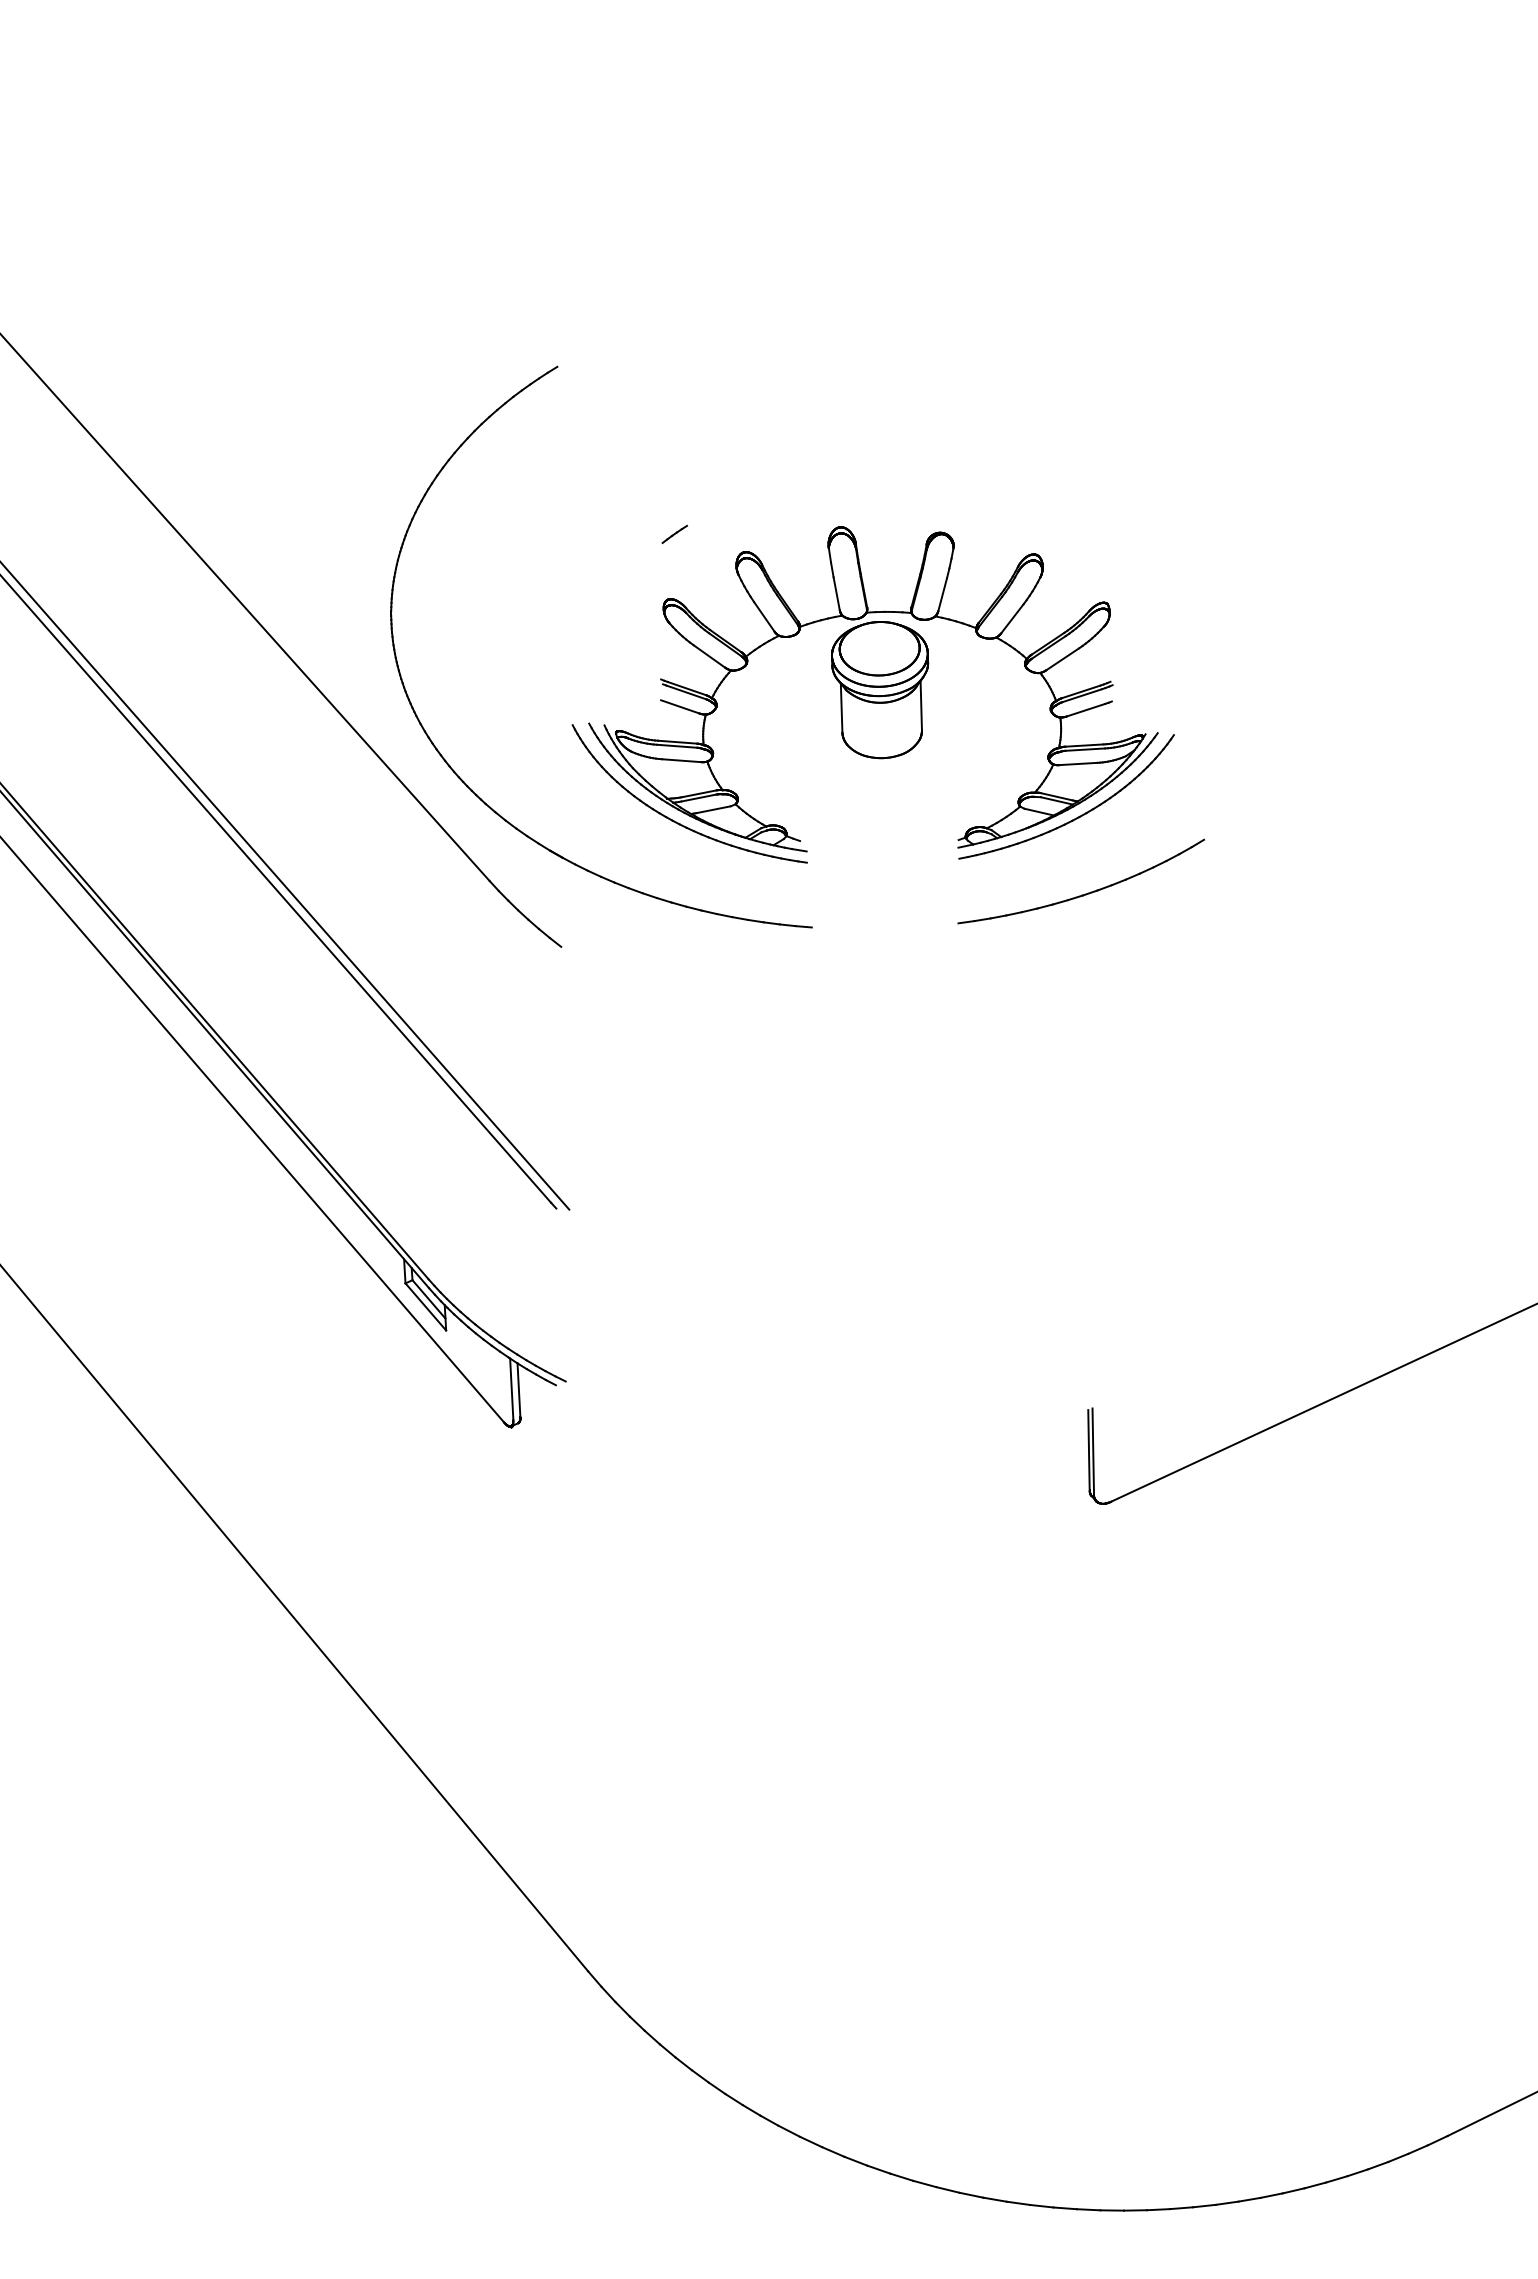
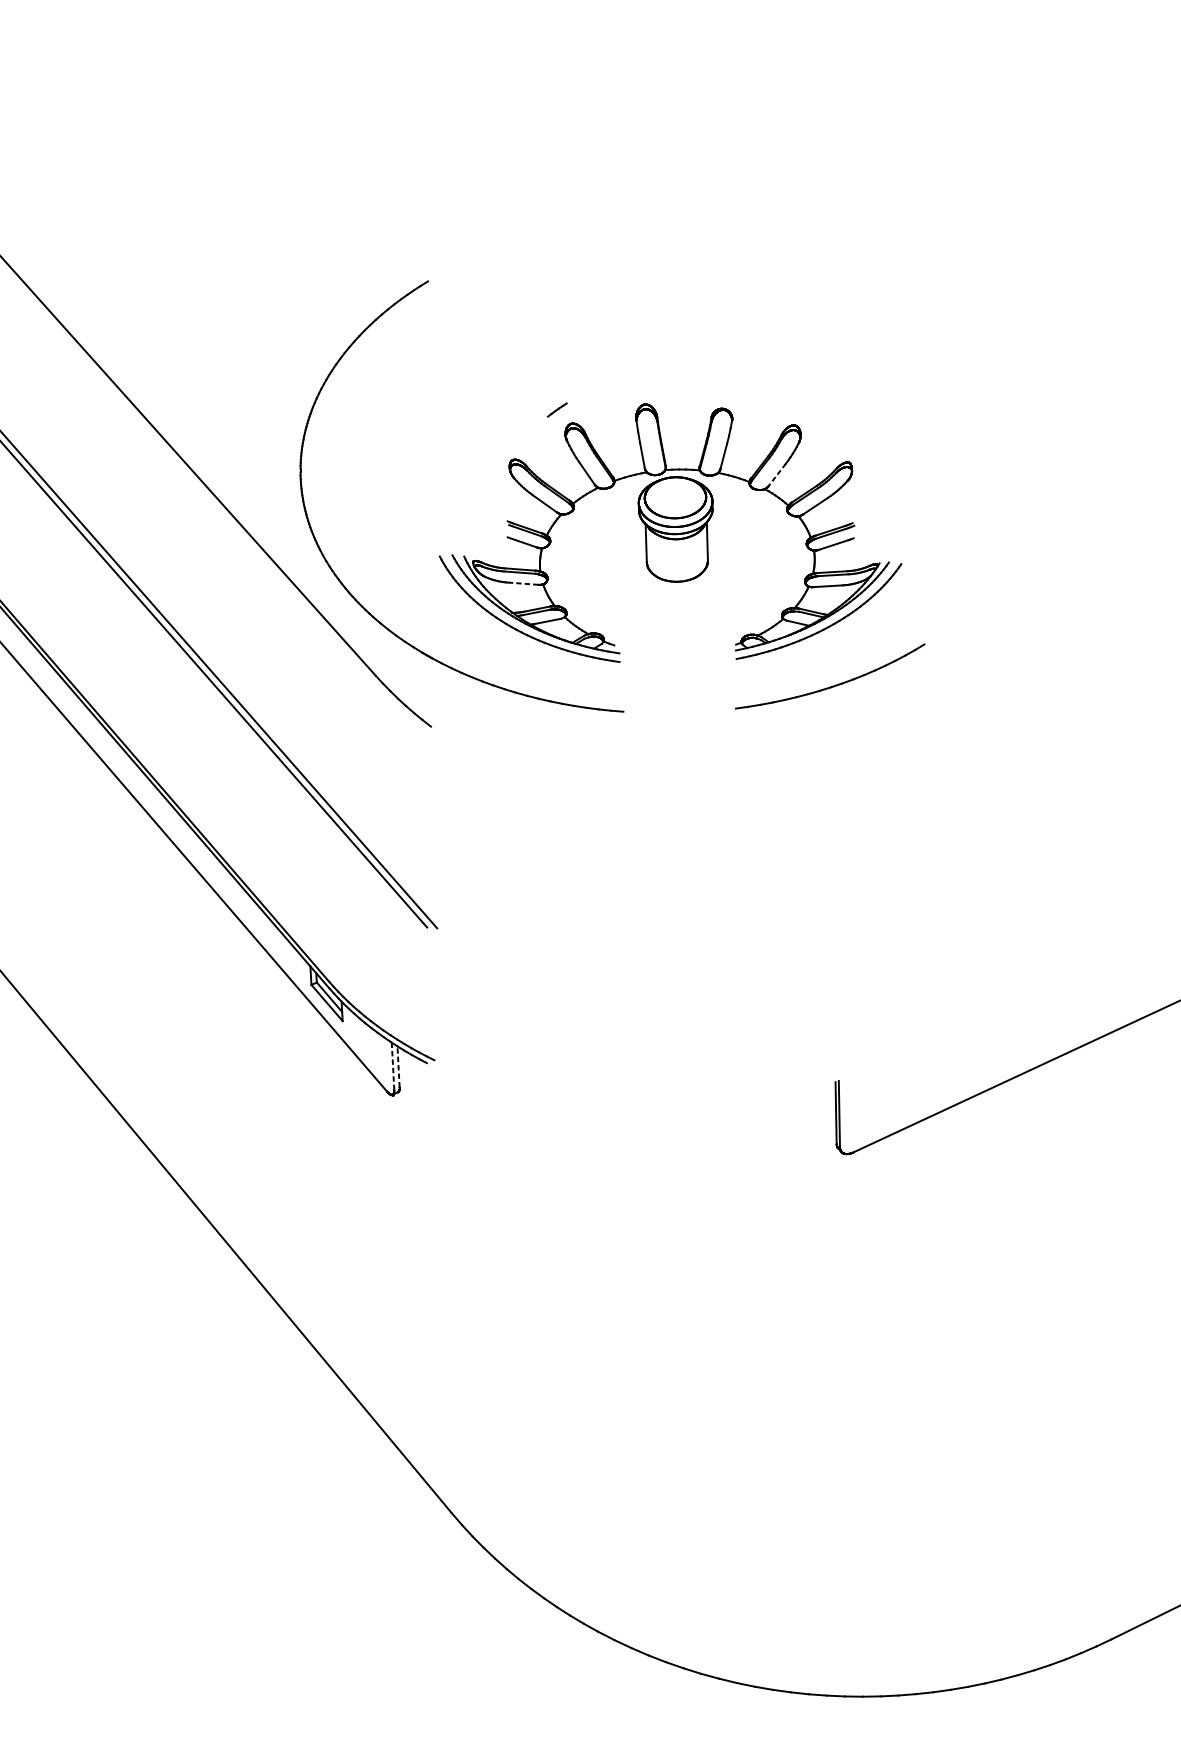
line: (674, 534) -> (557, 410), moved
line: (1012, 619) -> (777, 475), solid -> dashed
line: (681, 760) -> (523, 583), solid -> dashed
line: (511, 1389) -> (392, 1066), solid -> dashed
line: (518, 1390) -> (398, 1067), solid -> dashed

